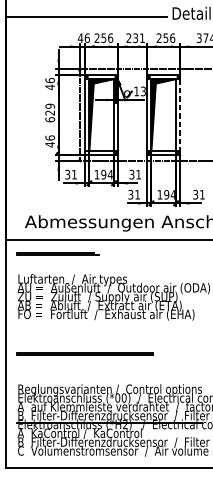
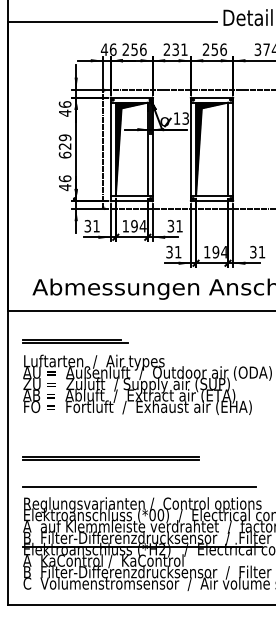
line: (180, 115) -> (233, 149), dashed -> solid
line: (58, 252) -> (75, 340), moved
line: (107, 375) -> (139, 486), added

